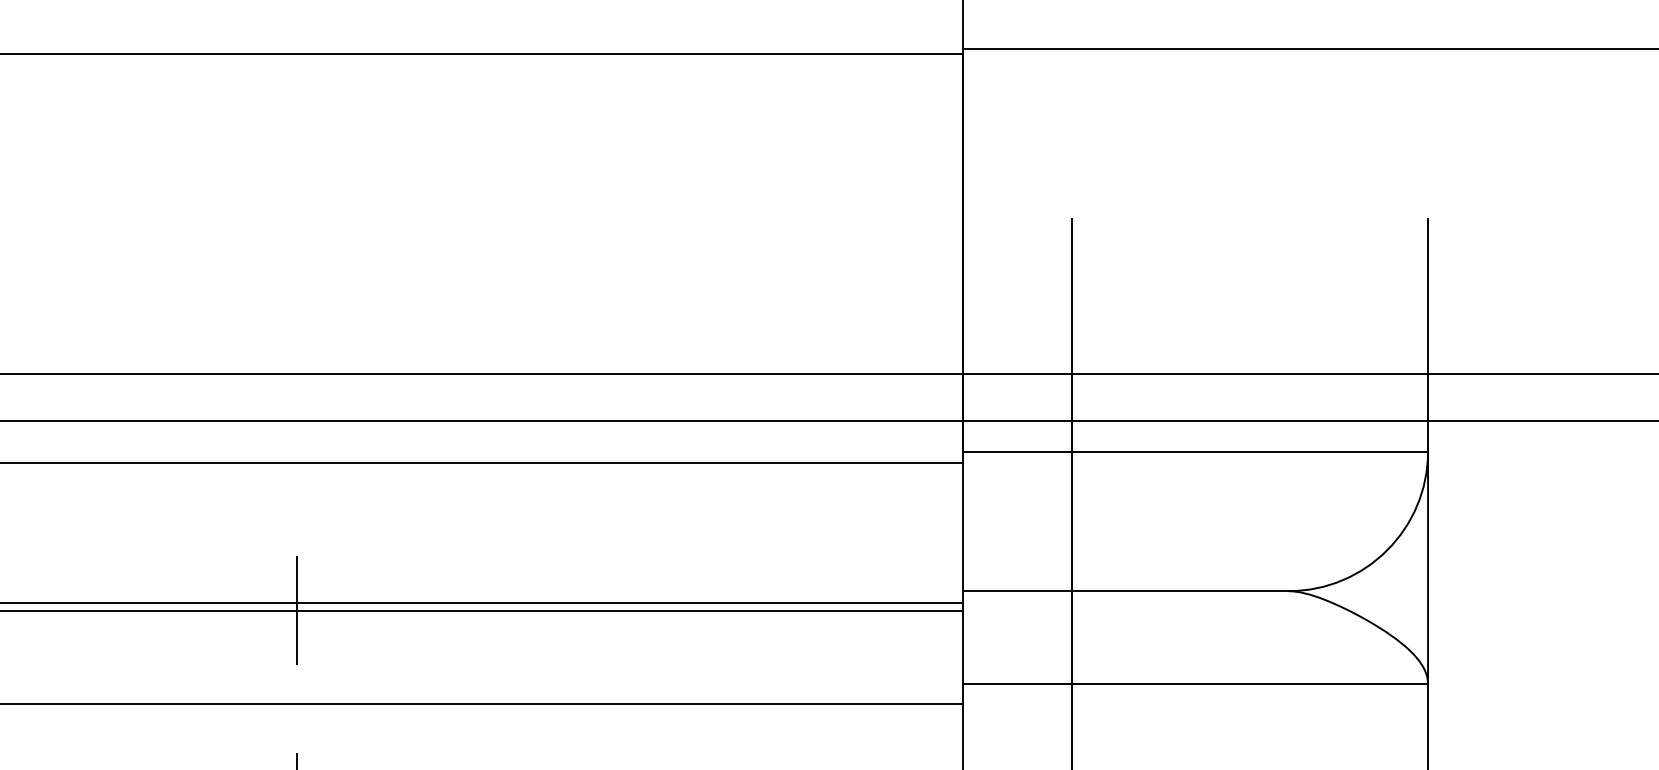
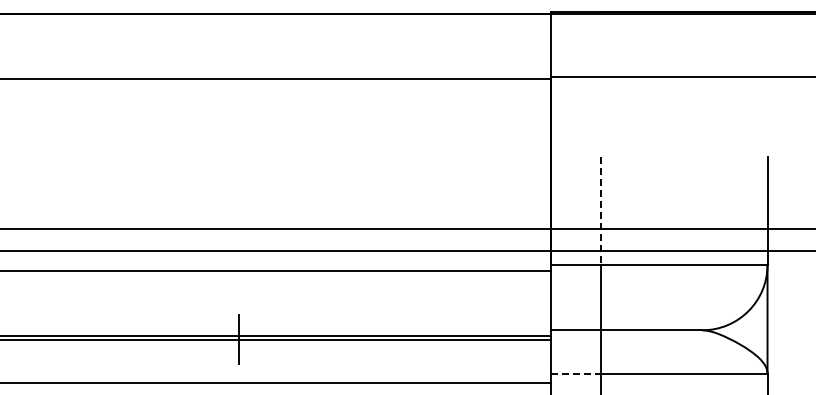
line: (1072, 336) -> (601, 211), solid -> dashed
line: (1018, 683) -> (576, 373), solid -> dashed

